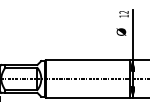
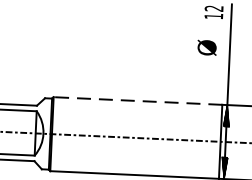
line: (87, 60) -> (137, 101), solid -> dashed

